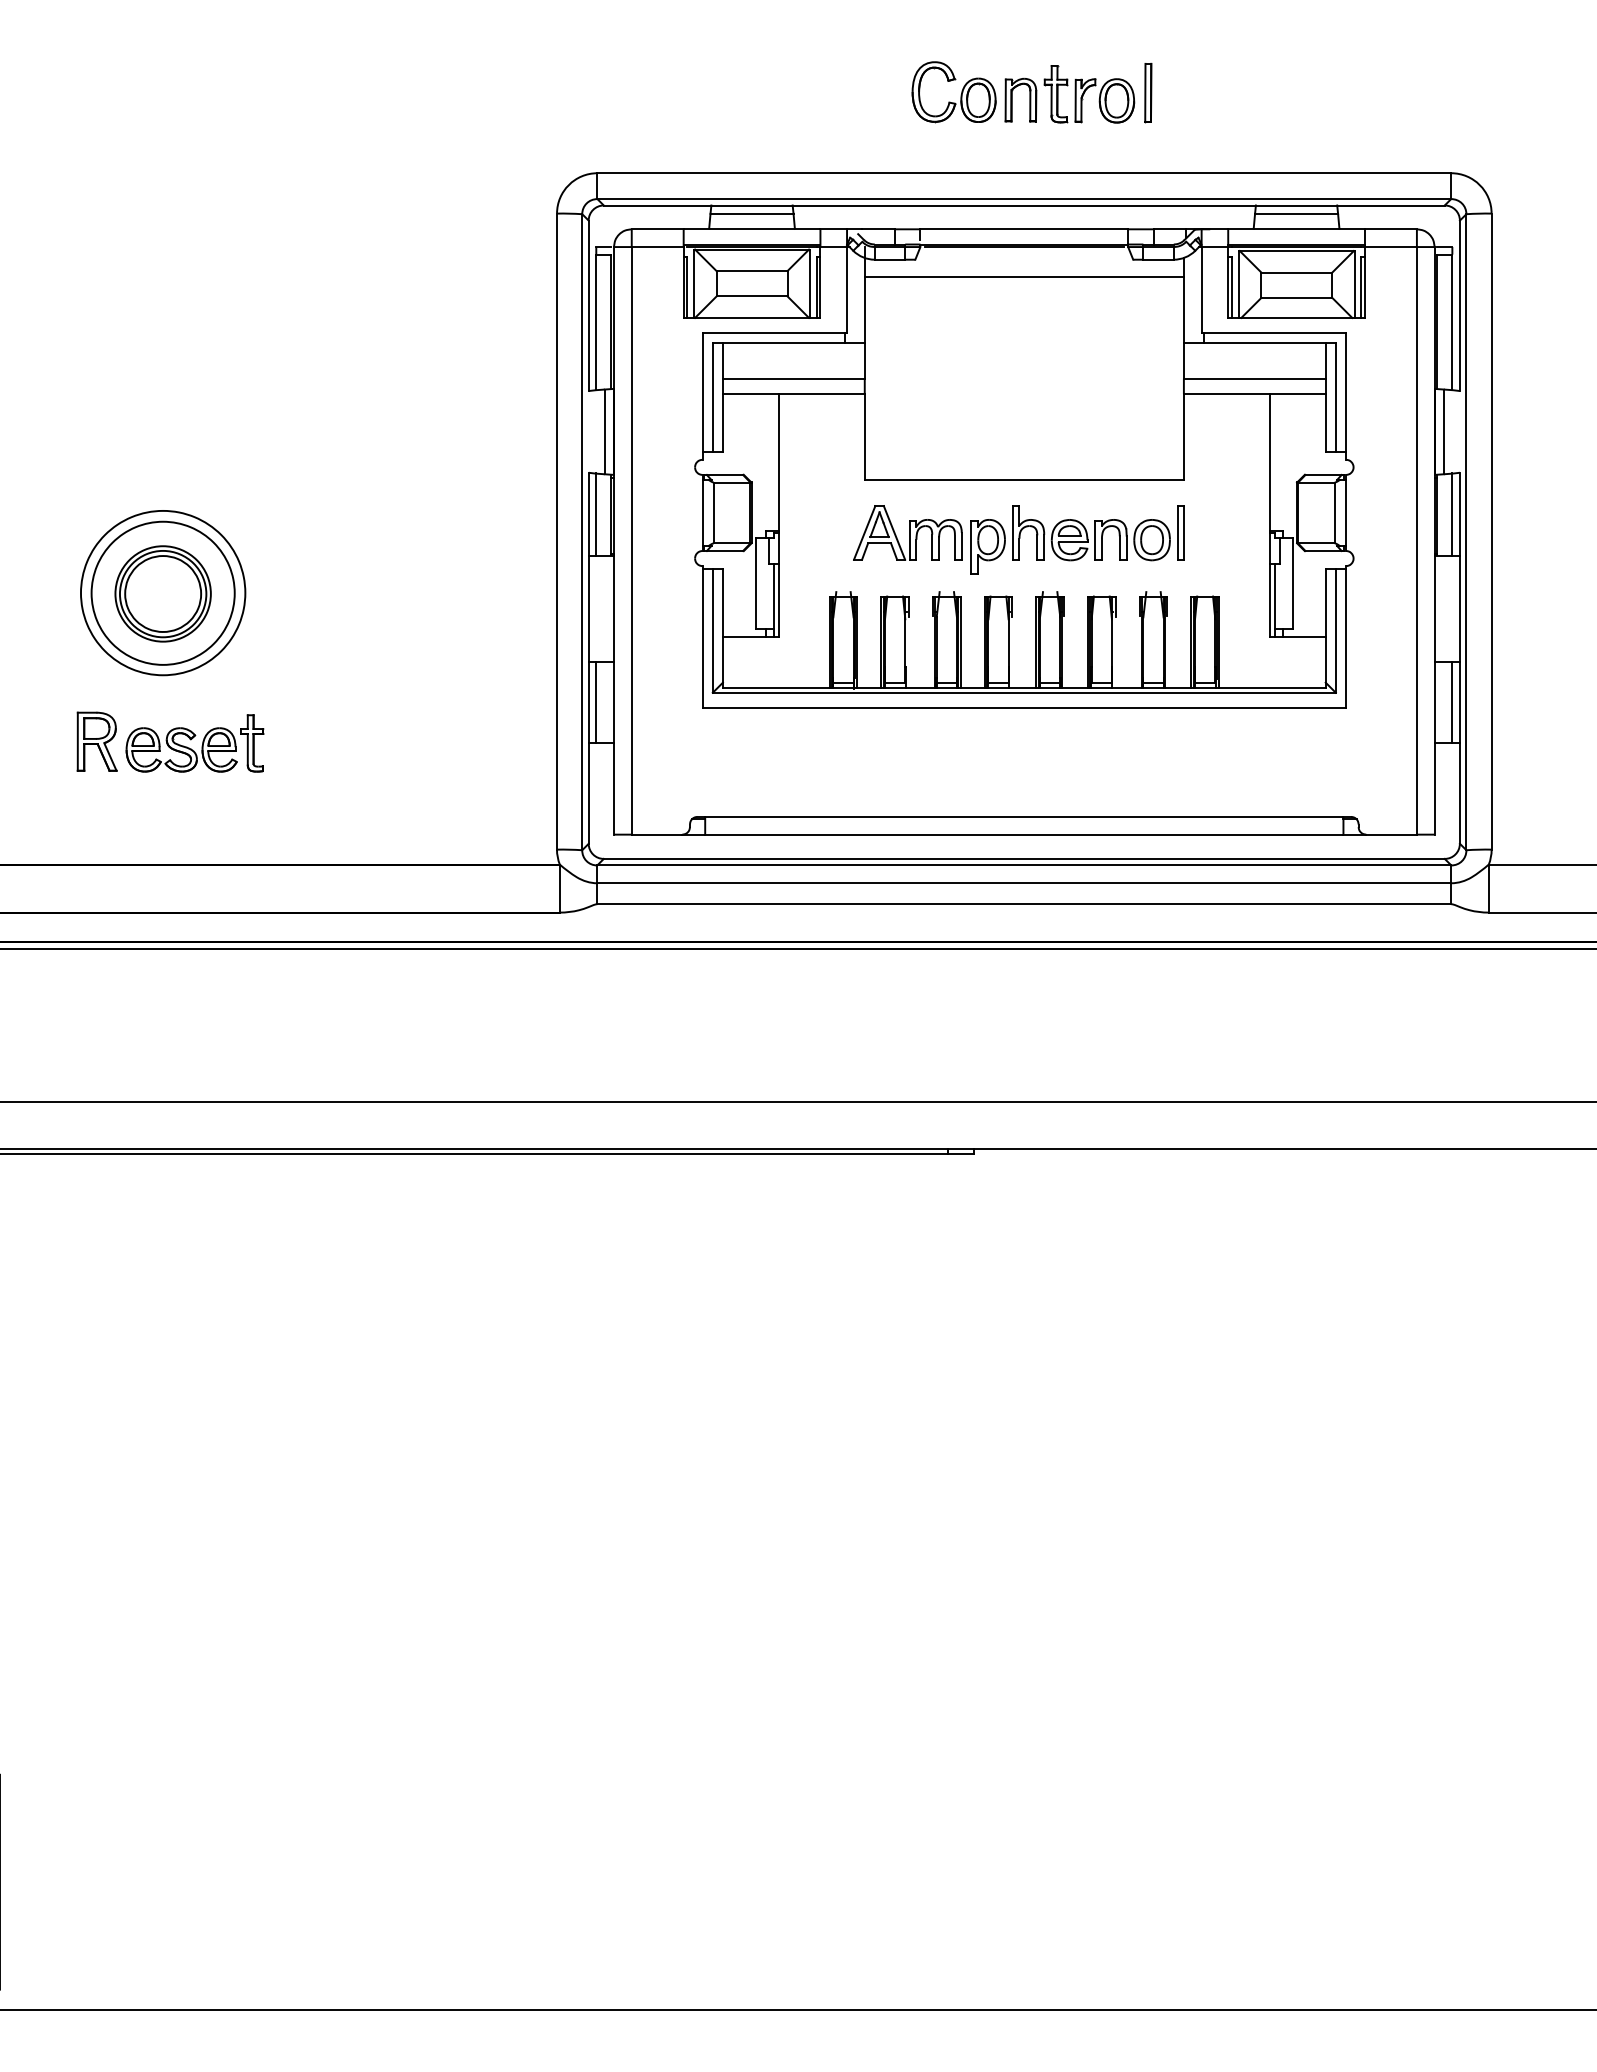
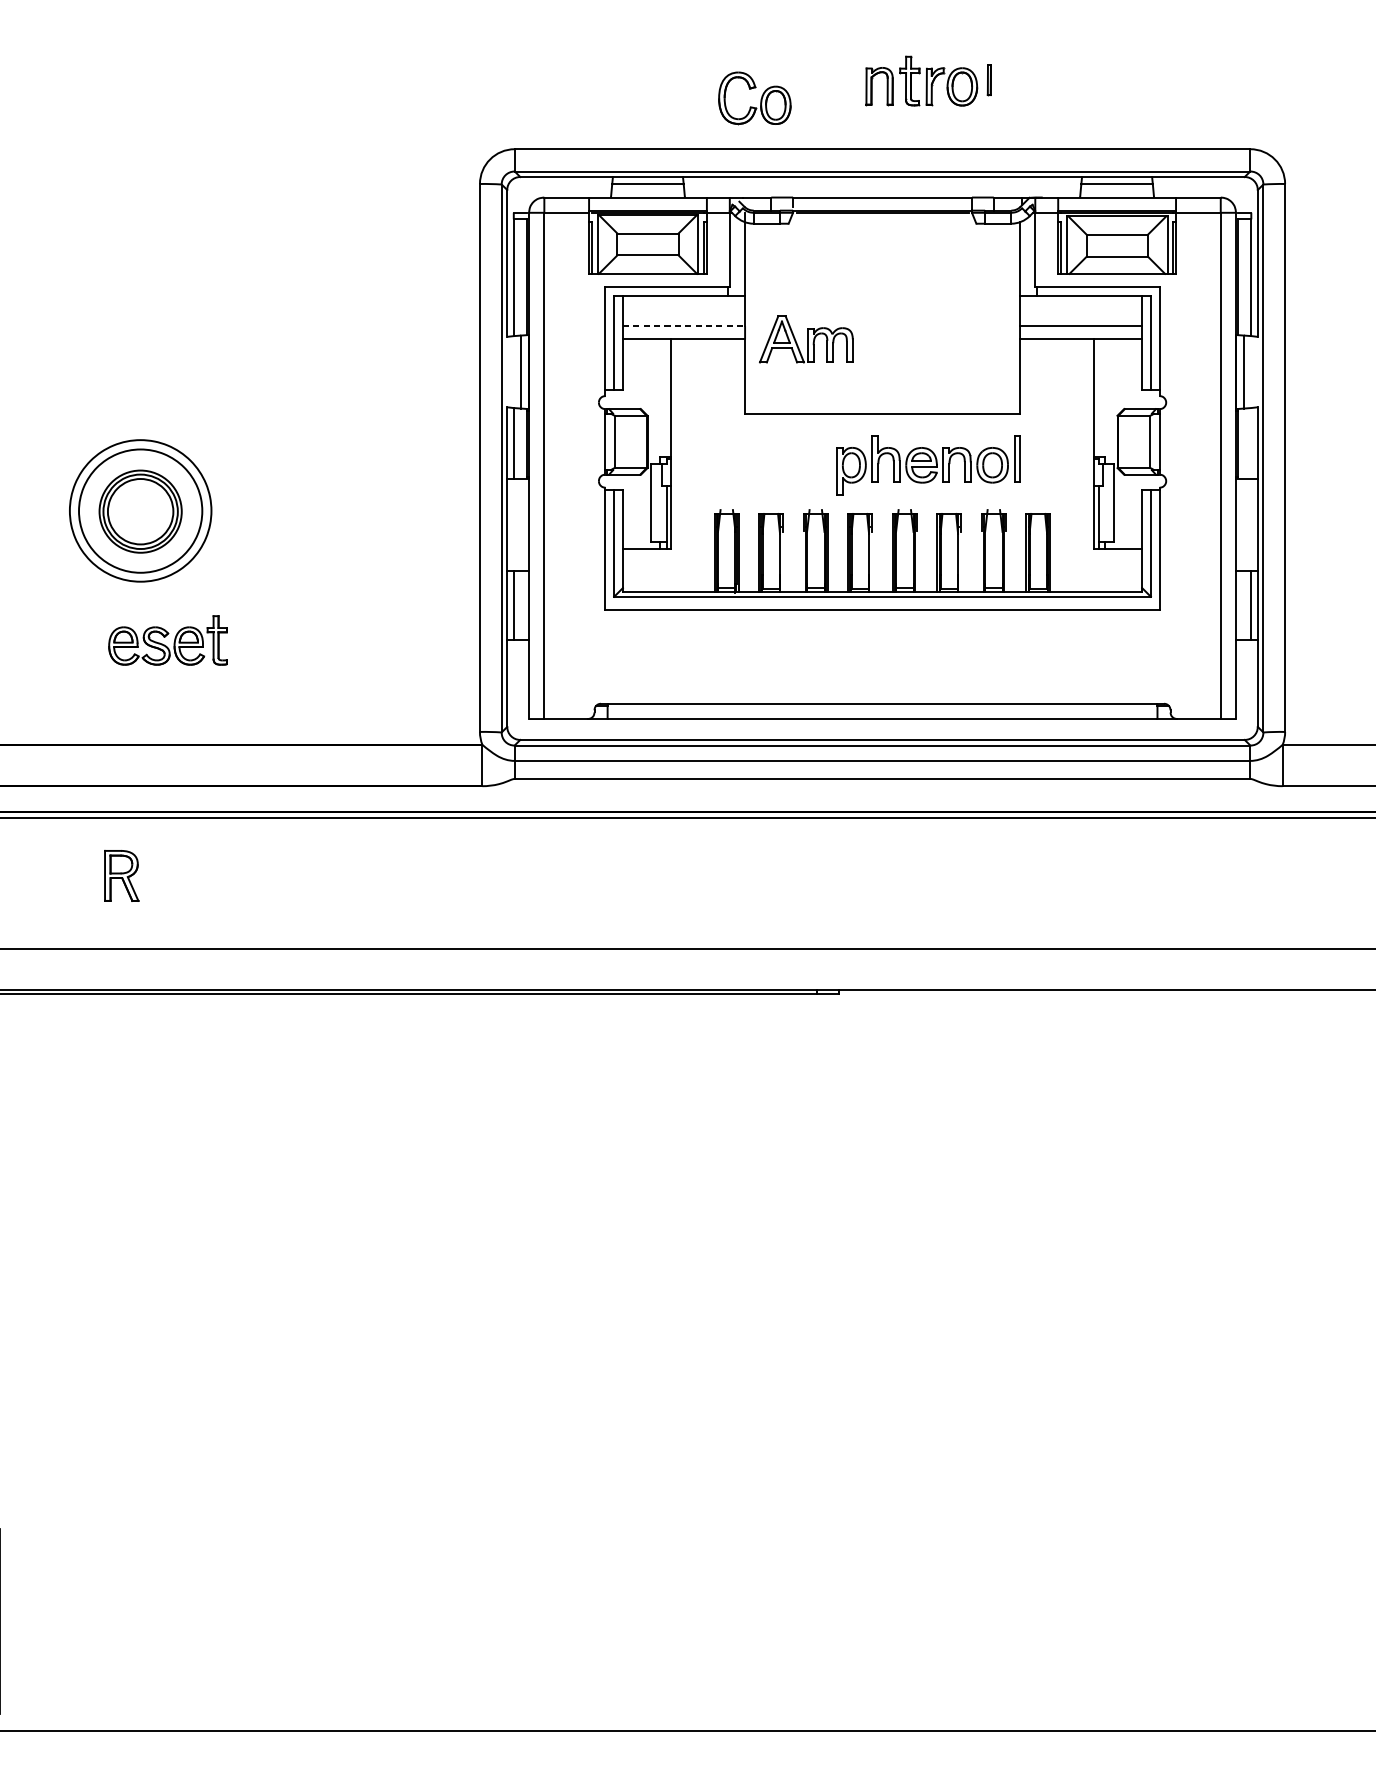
part: (1148, 92) -> (989, 79), size x0.6
part: (960, 94) -> (760, 100), moved
line: (1023, 277) -> (881, 239), removed
line: (793, 378) -> (683, 326), solid -> dashed
line: (1452, 514) -> (1251, 443), removed
part: (907, 532) -> (806, 338), moved
part: (96, 741) -> (121, 875), moved

